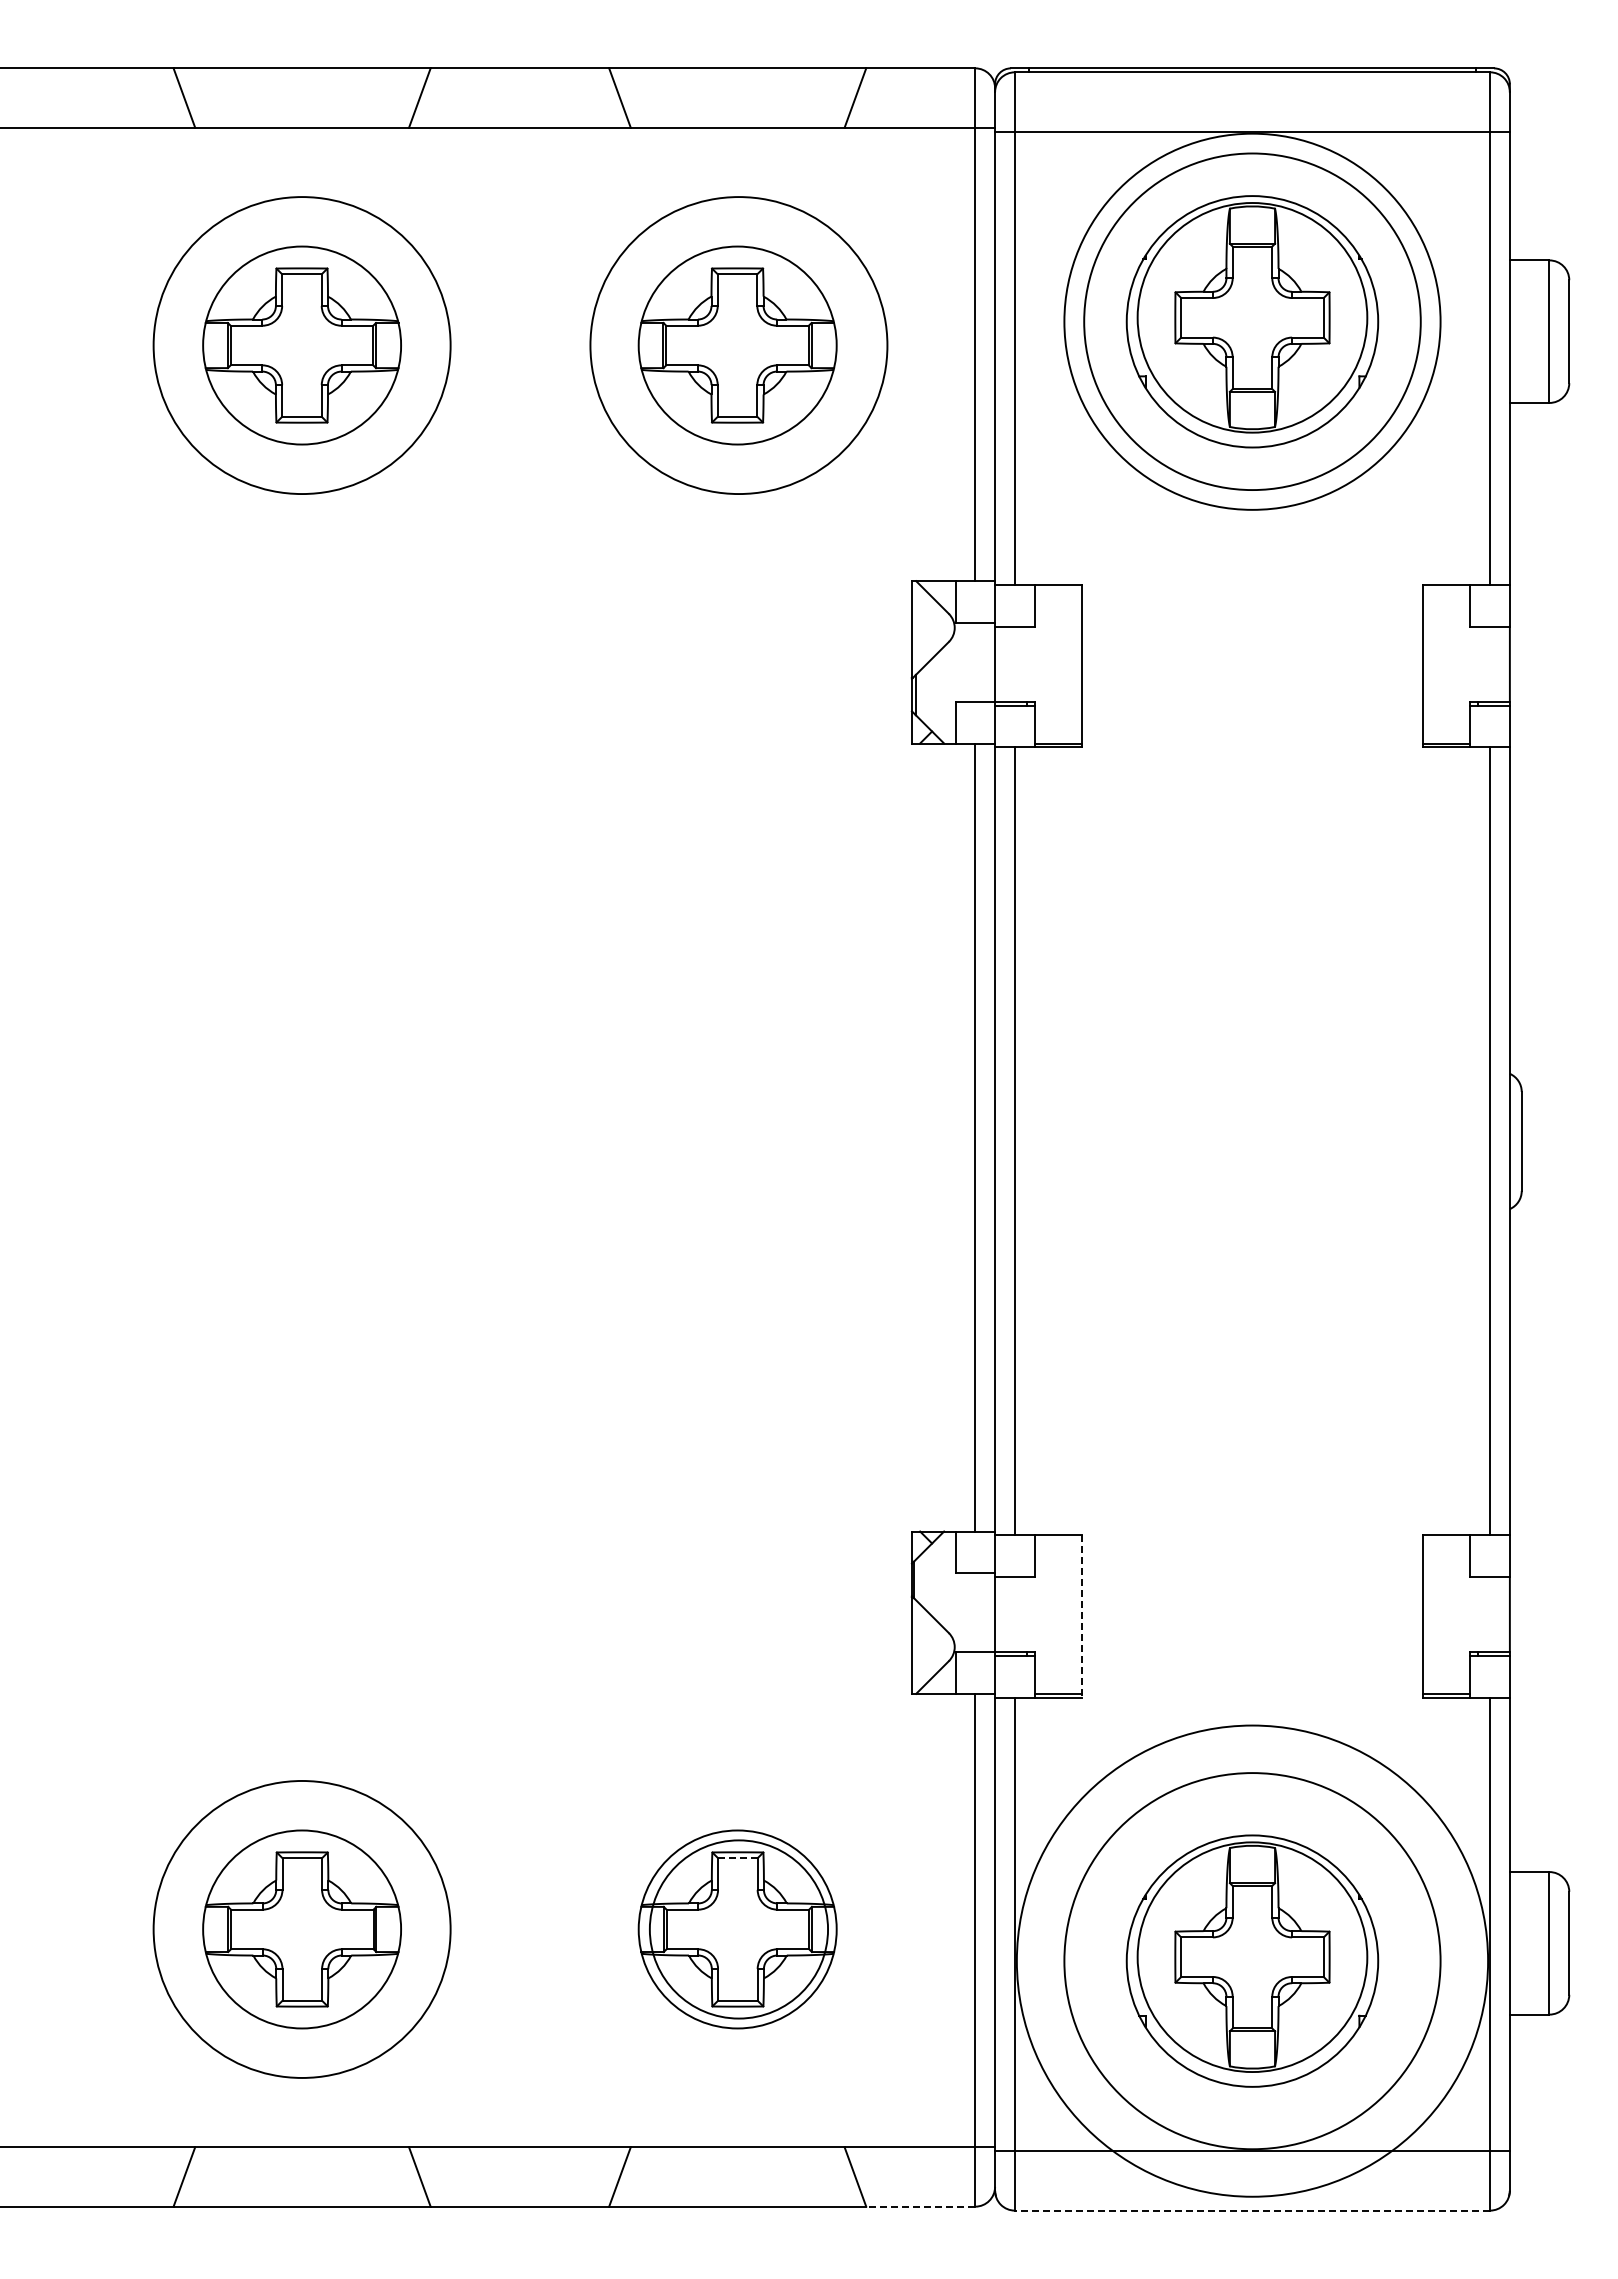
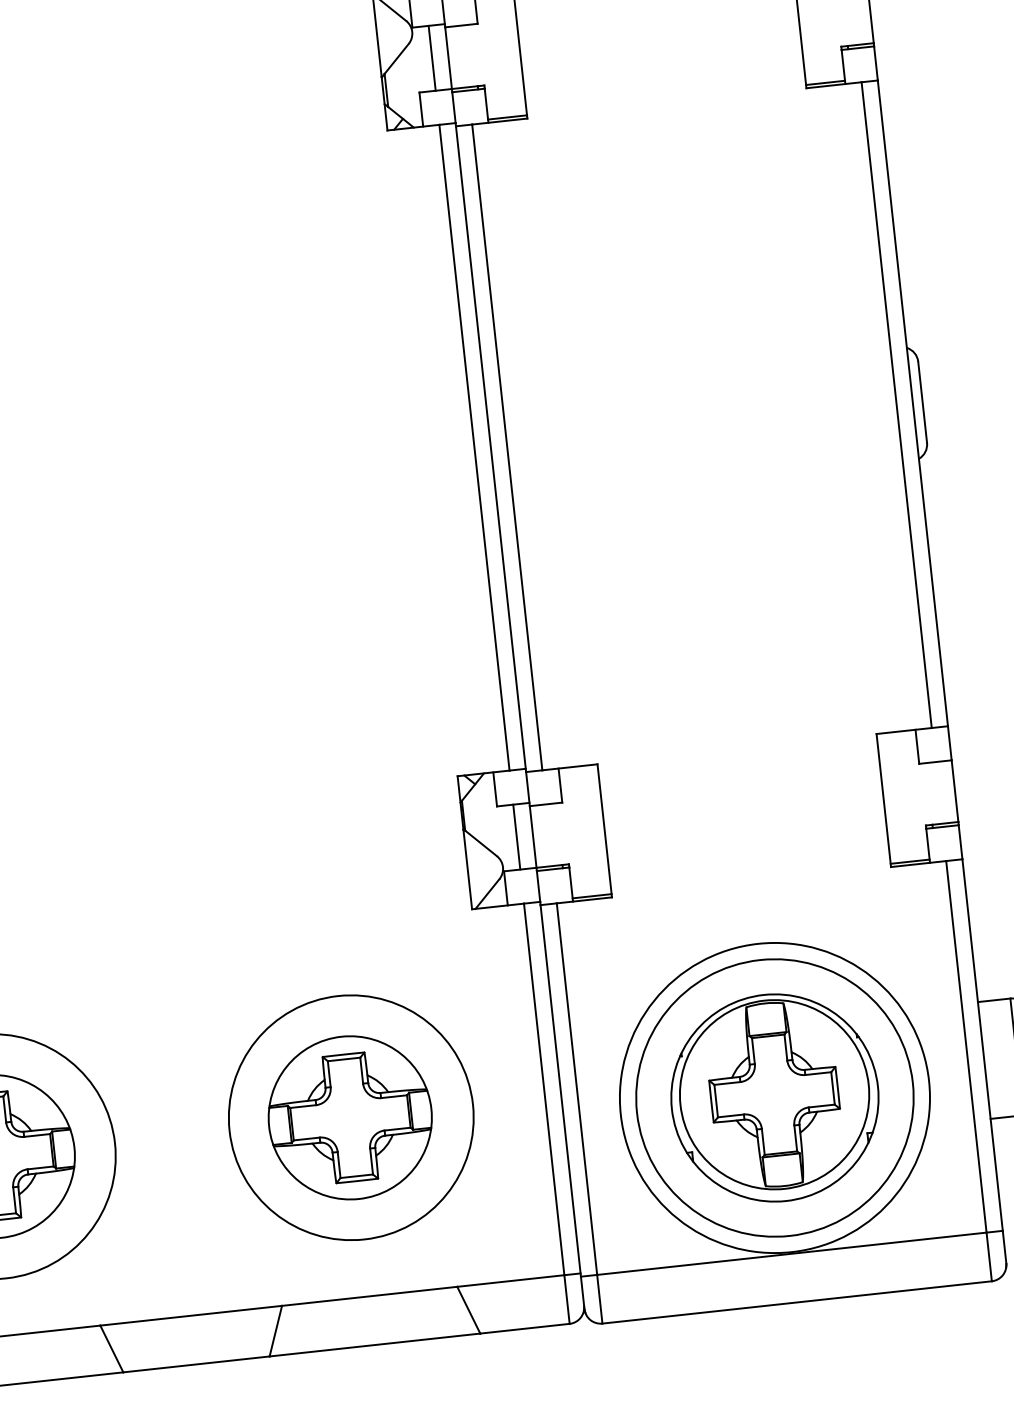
line: (975, 661) -> (432, 57), added
line: (975, 1612) -> (516, 836), added
line: (1082, 1617) -> (605, 831), dashed -> solid
line: (737, 1858) -> (343, 1059), dashed -> solid
circle: (738, 1928) -> (350, 1117), size x1.67
circle: (1252, 1960) -> (774, 1097), size x0.71
line: (920, 2206) -> (524, 1328), dashed -> solid
line: (1252, 2210) -> (797, 1302), dashed -> solid

